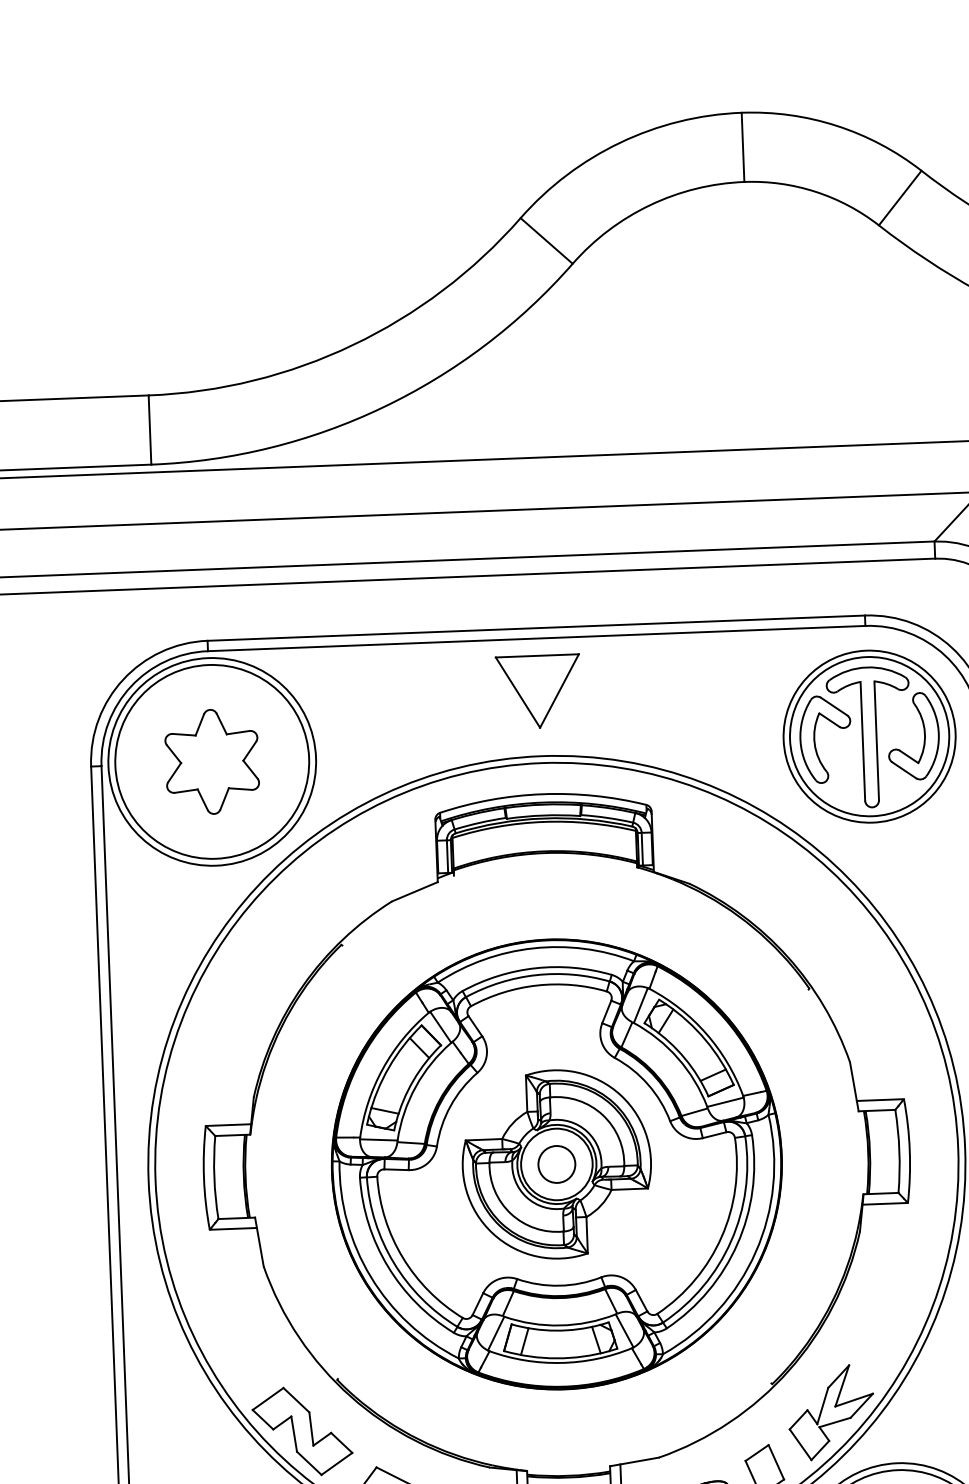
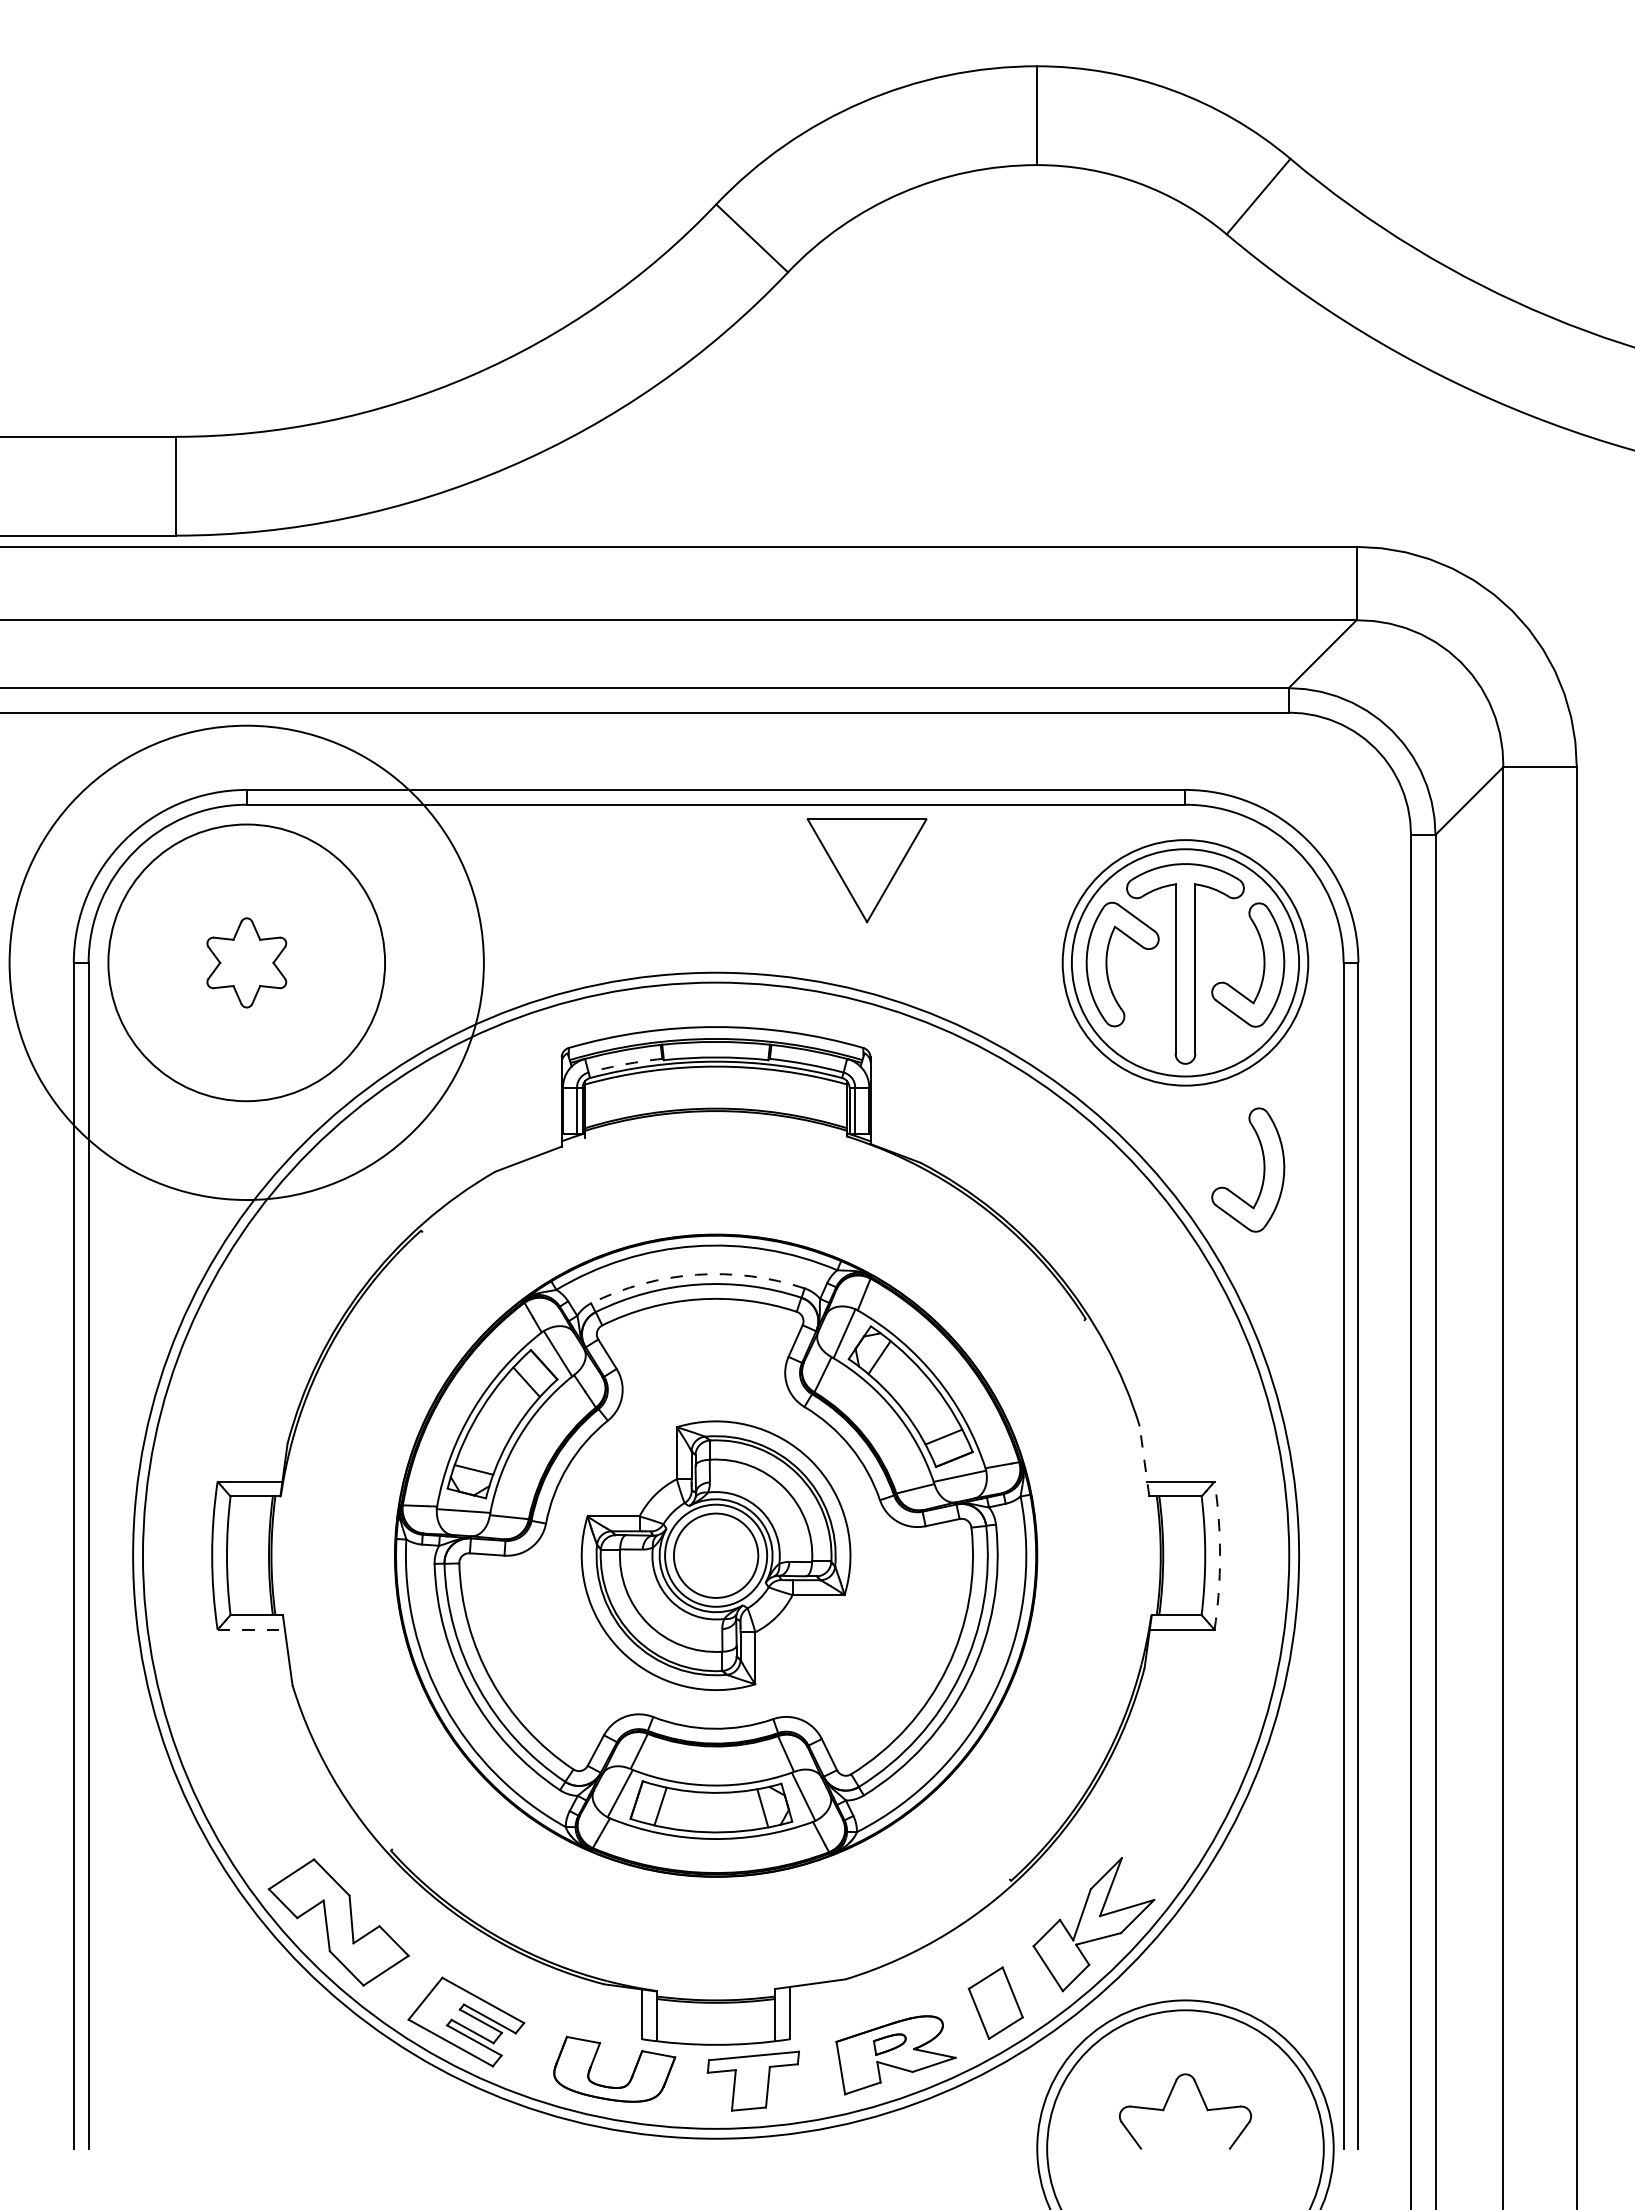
part: (538, 691) -> (866, 870), moved
circle: (212, 761) -> (246, 962), size x1.6
part: (212, 761) -> (246, 962), size x0.6
arc: (480, 822) -> (625, 1064), solid -> dashed
part: (929, 879) -> (1263, 1169), added
arc: (535, 968) -> (696, 1274), solid -> dashed
line: (854, 1086) -> (1144, 1460), solid -> dashed
arc: (910, 1150) -> (1220, 1555), solid -> dashed
circle: (556, 1164) -> (715, 1555), size x1.6
line: (233, 1228) -> (251, 1629), solid -> dashed

